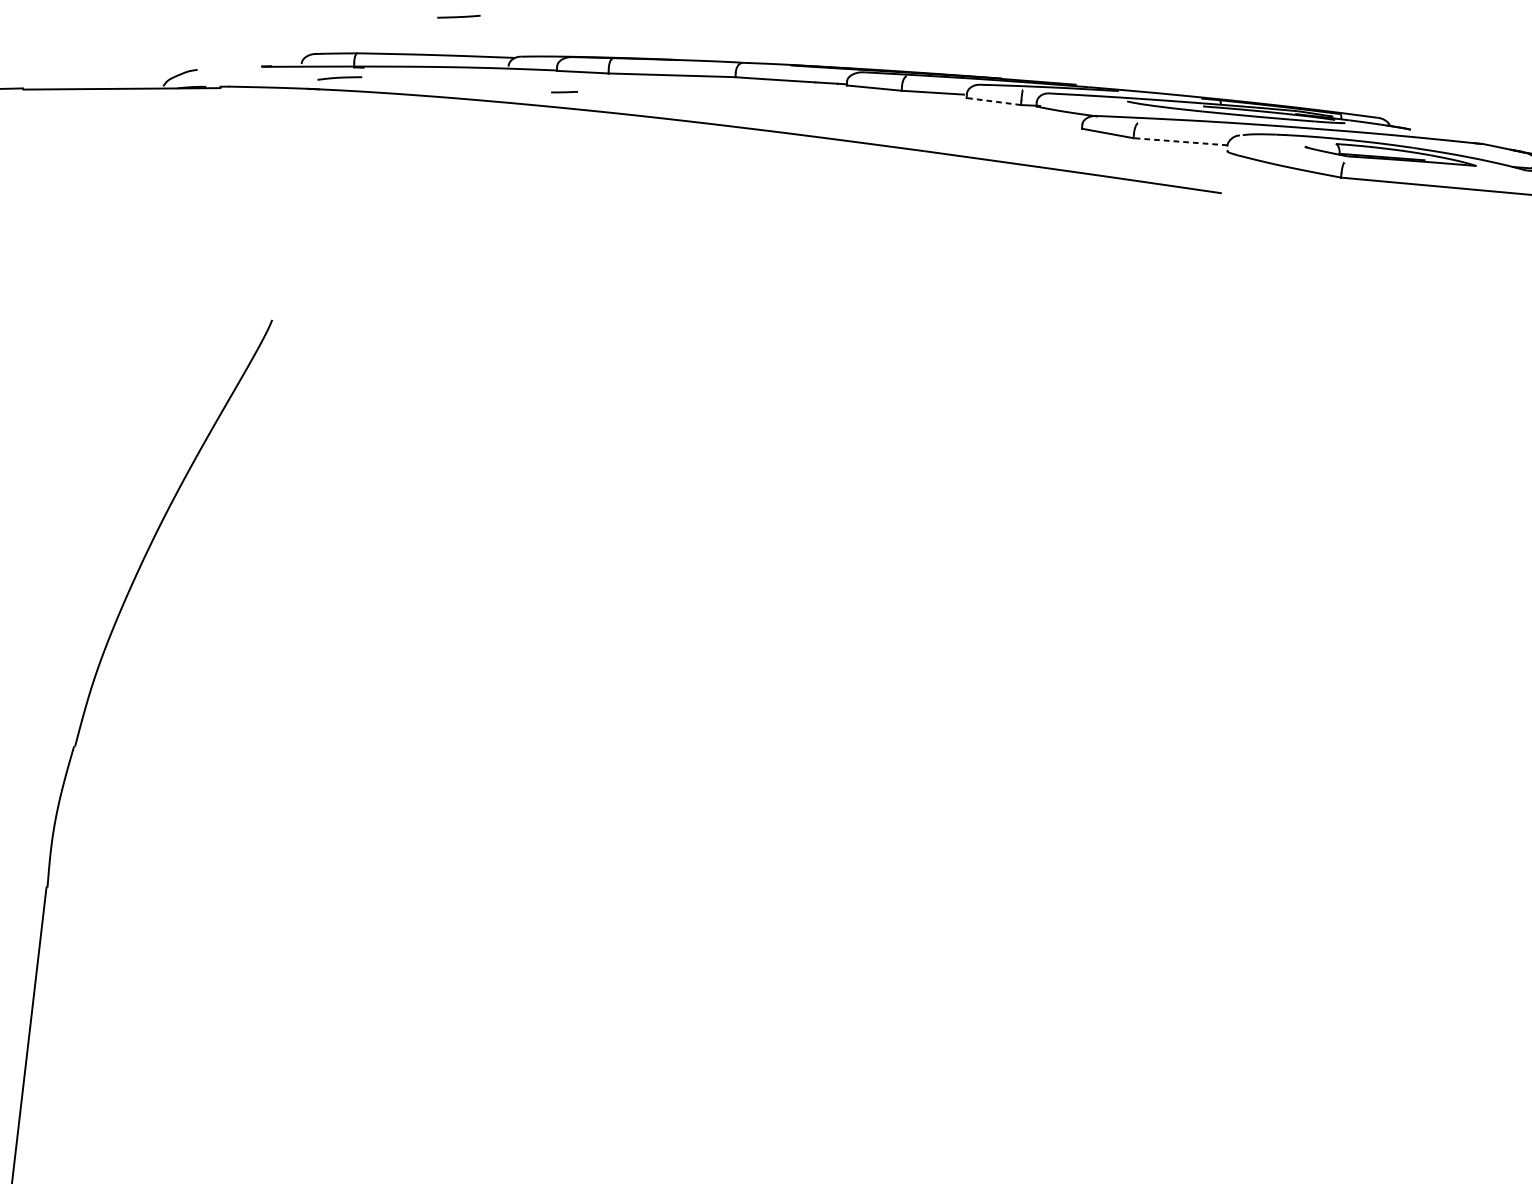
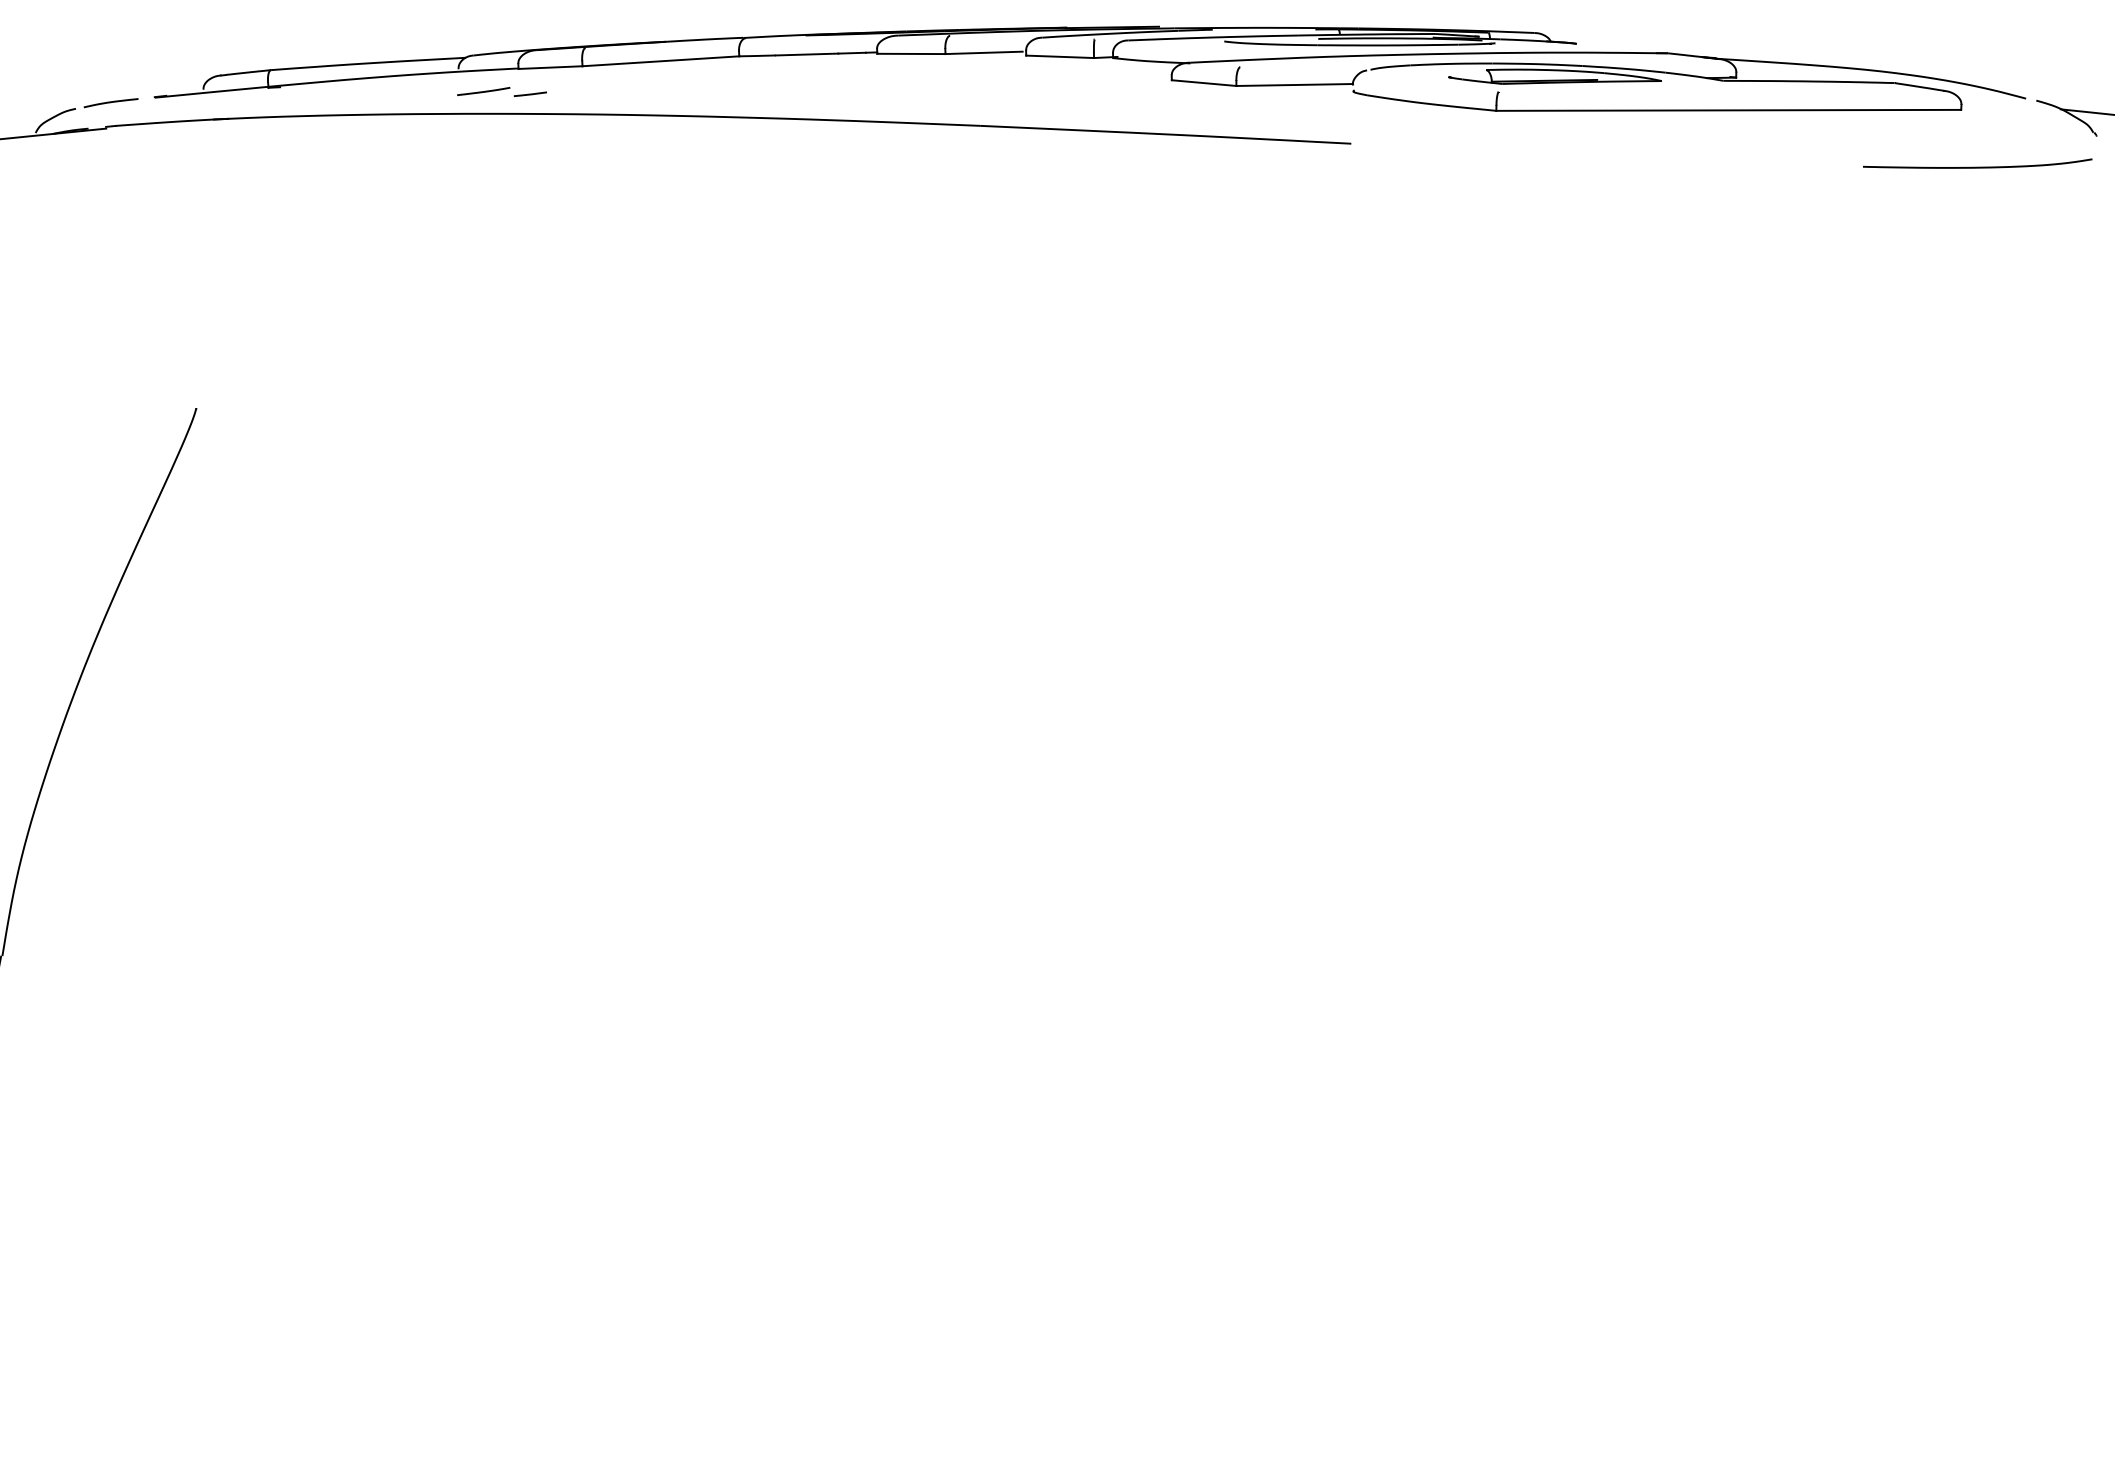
line: (458, 16) -> (483, 91), moved
curve: (339, 78) -> (110, 103), moved
line: (994, 101) -> (1060, 56), dashed -> solid
line: (1180, 142) -> (1294, 85), dashed -> solid

